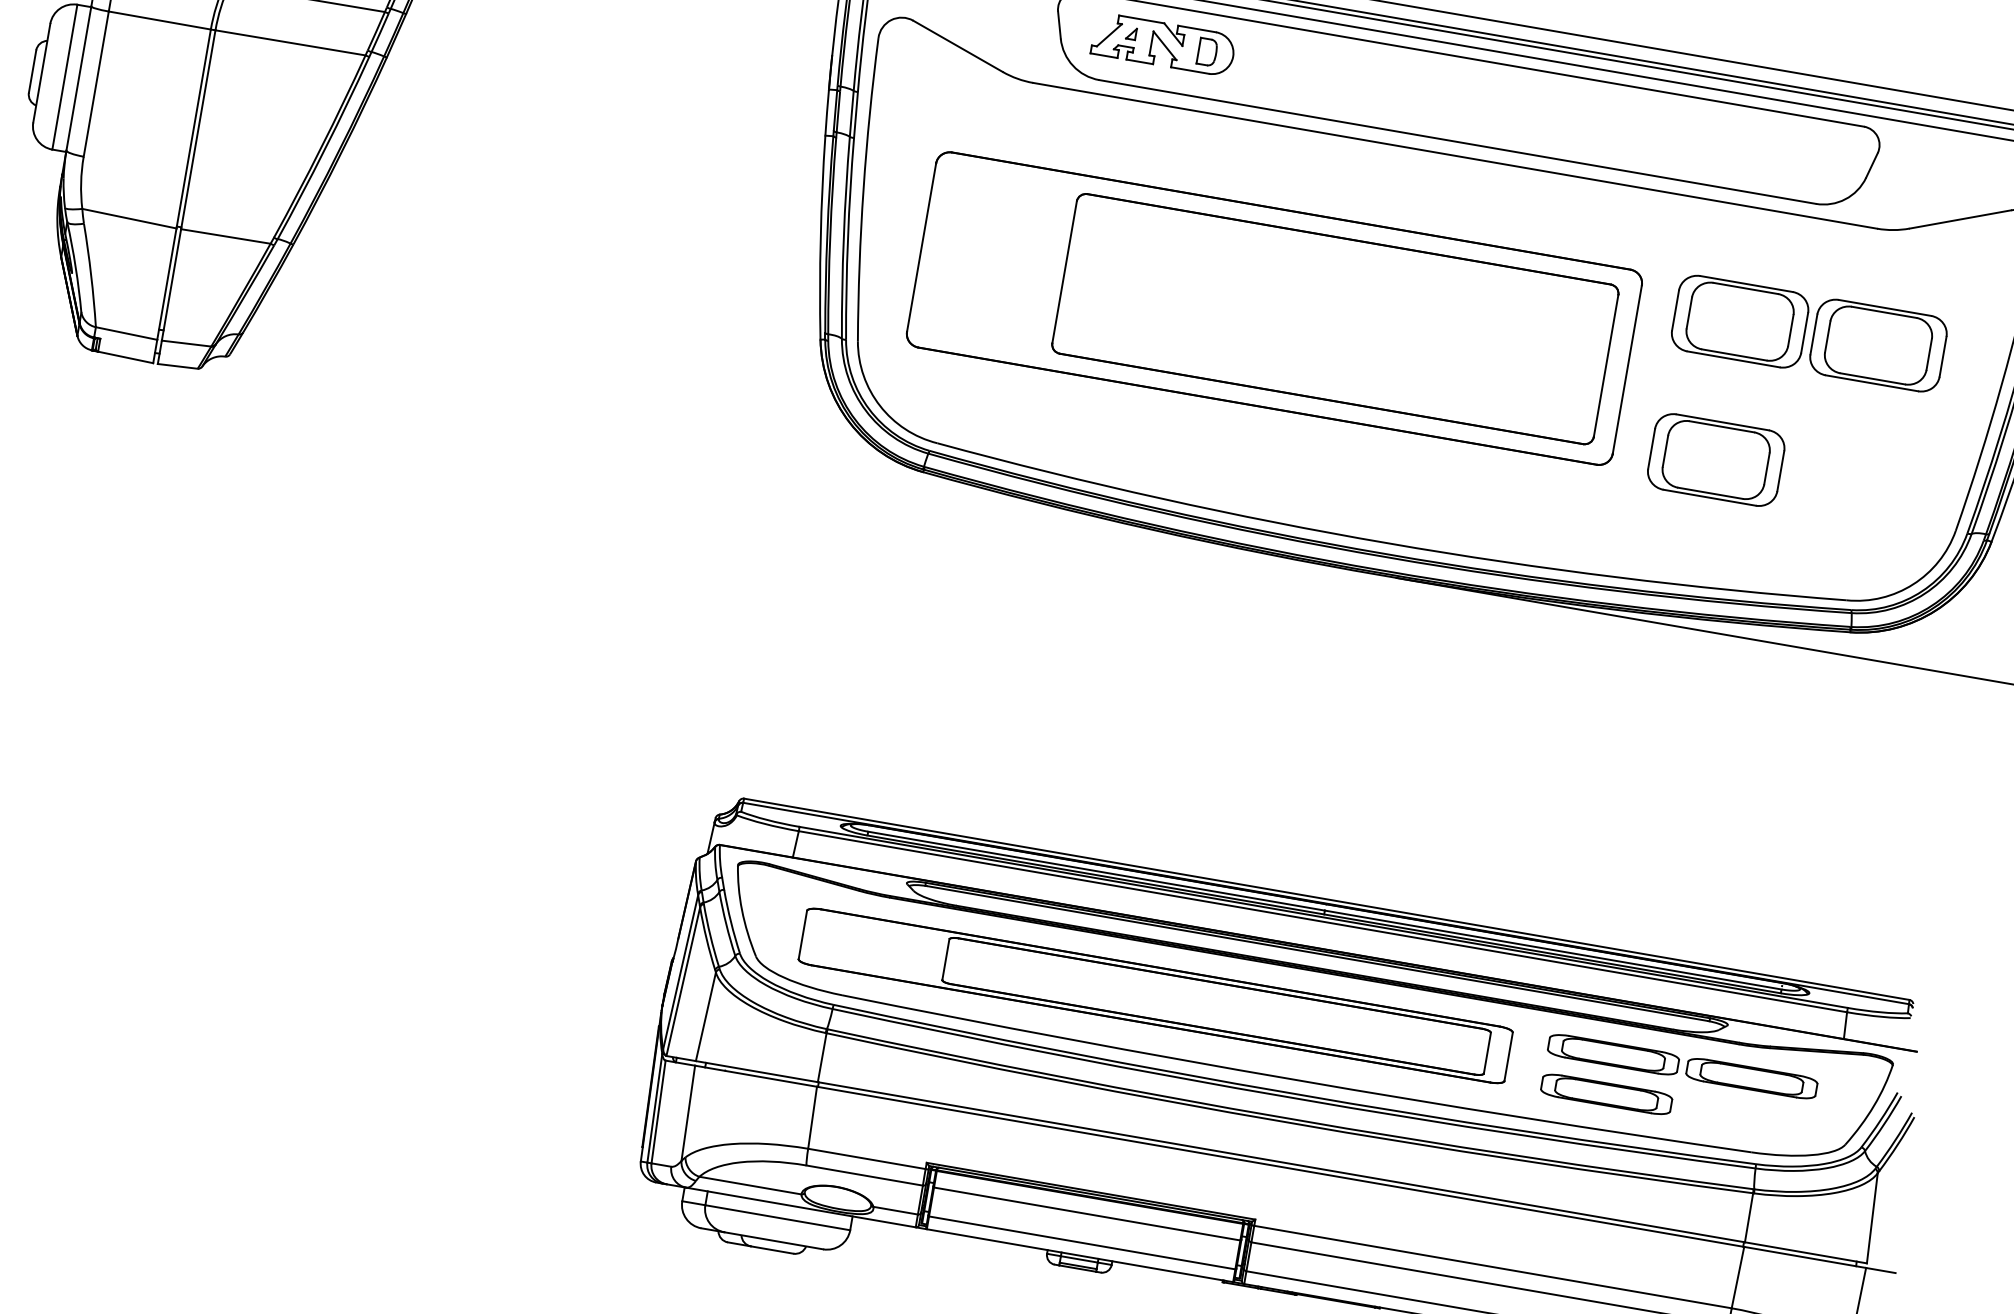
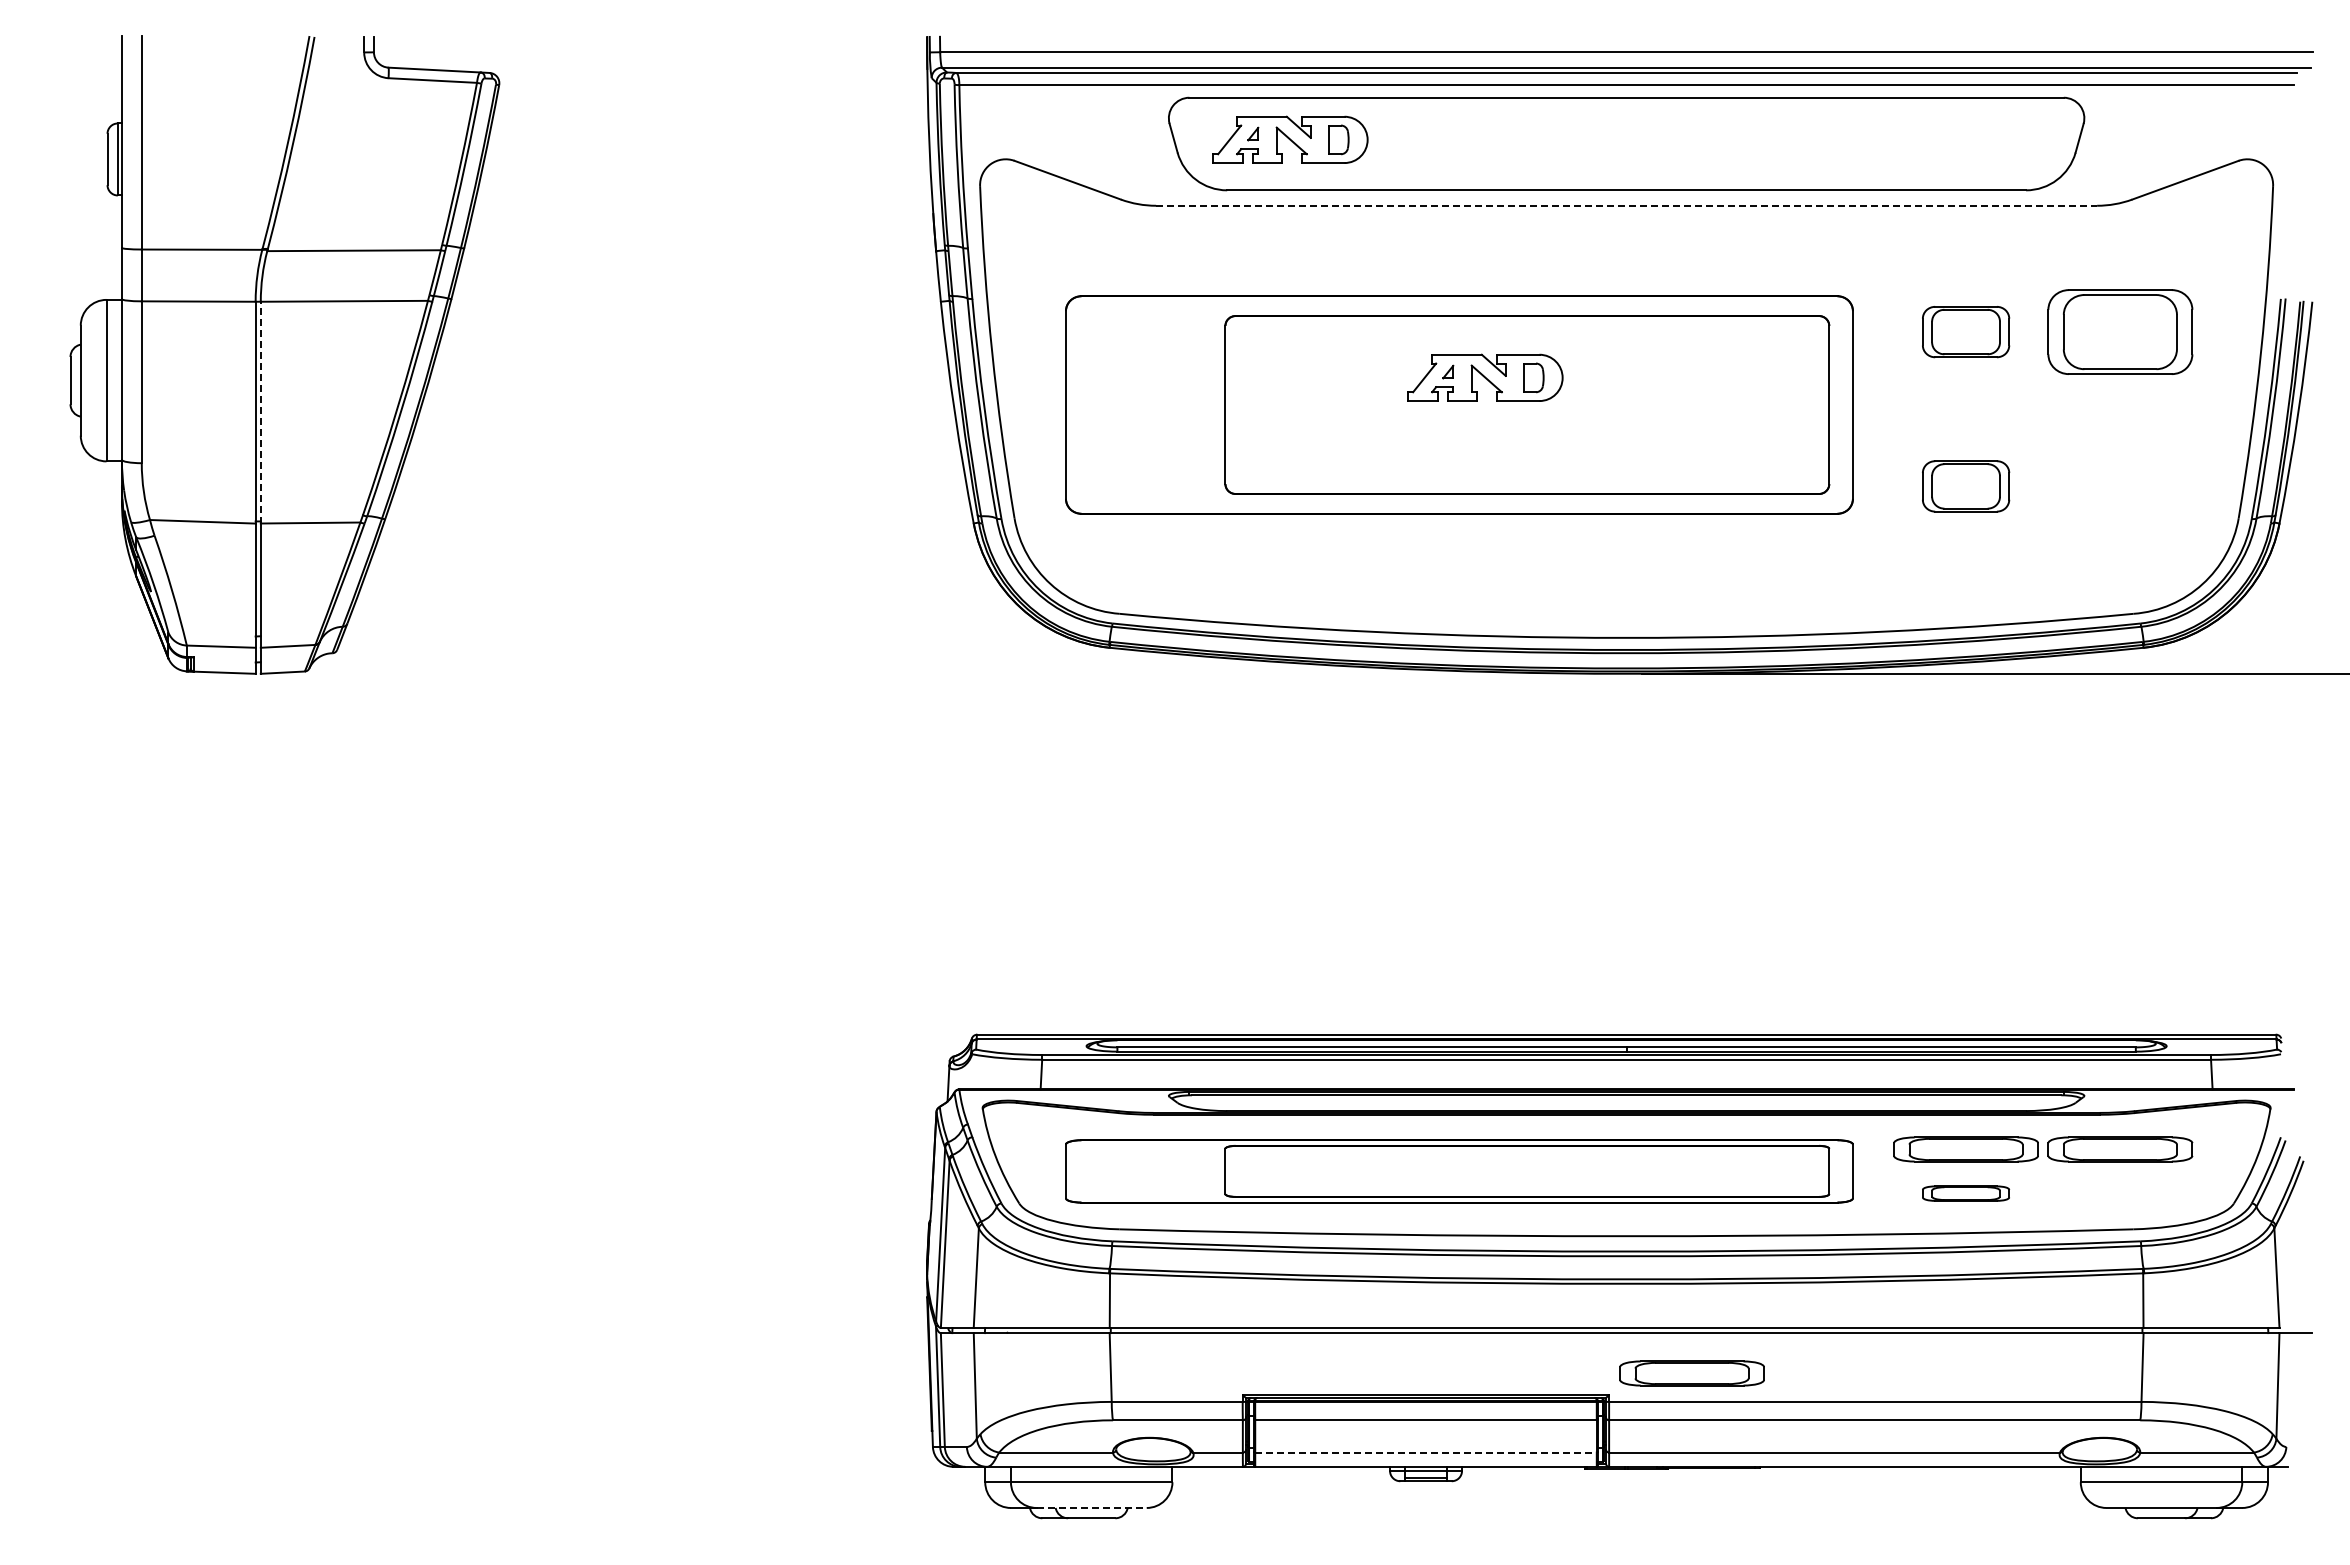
line: (198, 129) -> (260, 412), solid -> dashed
line: (1456, 155) -> (1627, 205), solid -> dashed
part: (1302, 287) -> (1485, 377), added
part: (1739, 321) -> (1965, 331), size x0.6
part: (1715, 460) -> (1965, 486), size x0.6
part: (1606, 1094) -> (1965, 1193), size x0.6
part: (1332, 1213) -> (1691, 1373), added
line: (774, 1240) -> (1092, 1507), solid -> dashed
line: (1082, 1242) -> (1426, 1452), solid -> dashed

